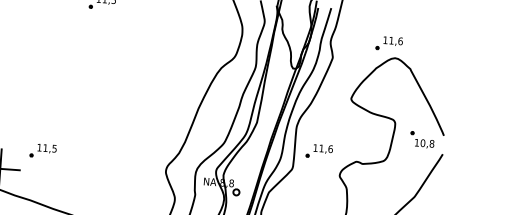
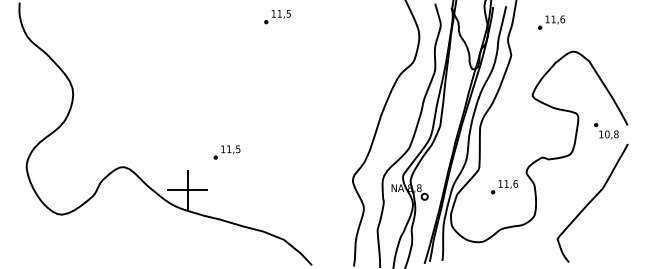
part: (389, 43) -> (551, 22), moved
part: (42, 151) -> (226, 152), moved
part: (319, 151) -> (504, 187), moved

